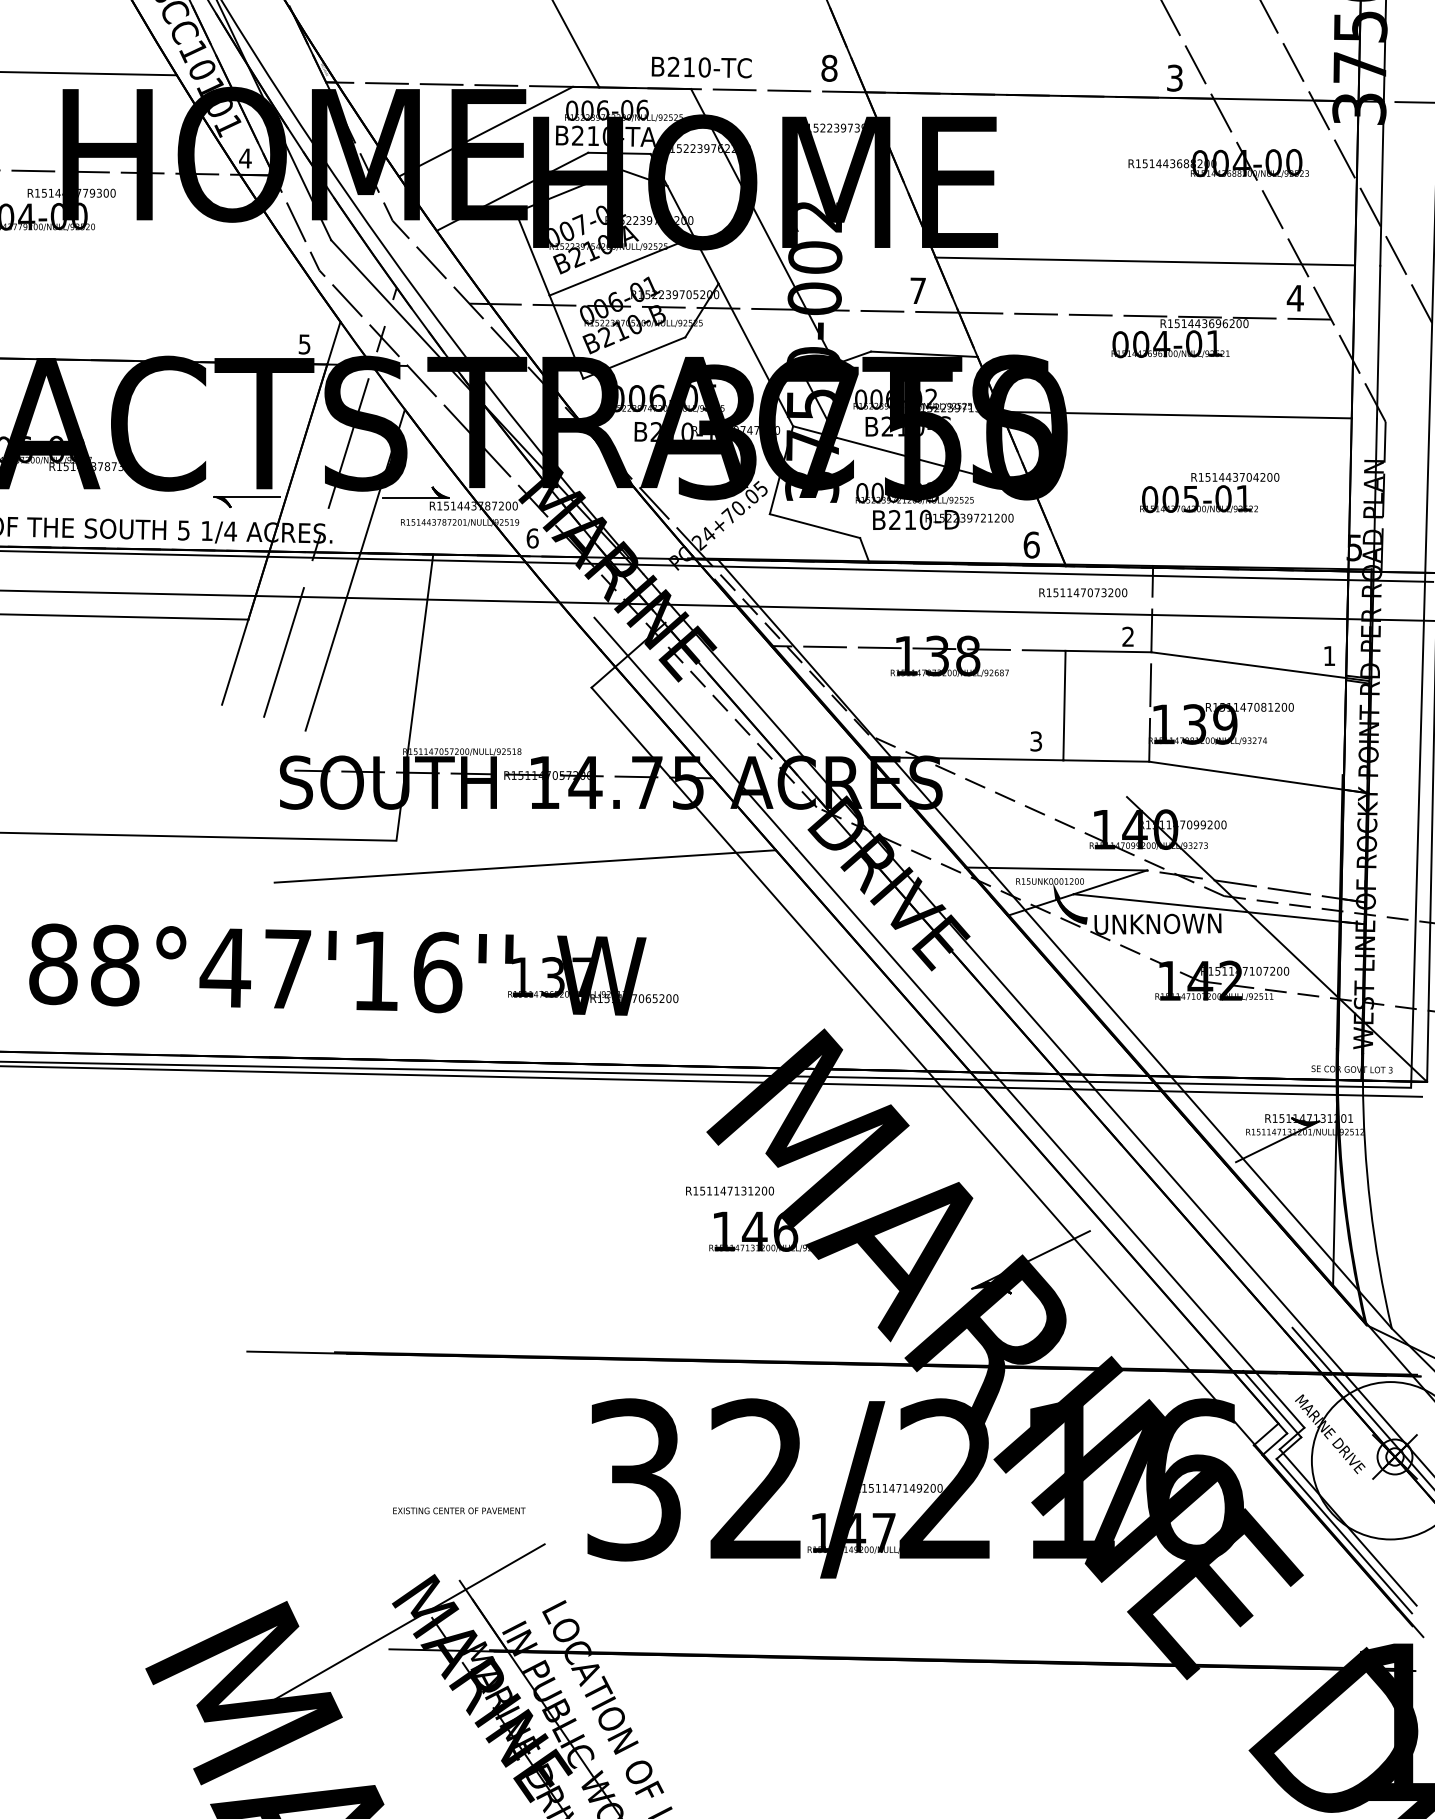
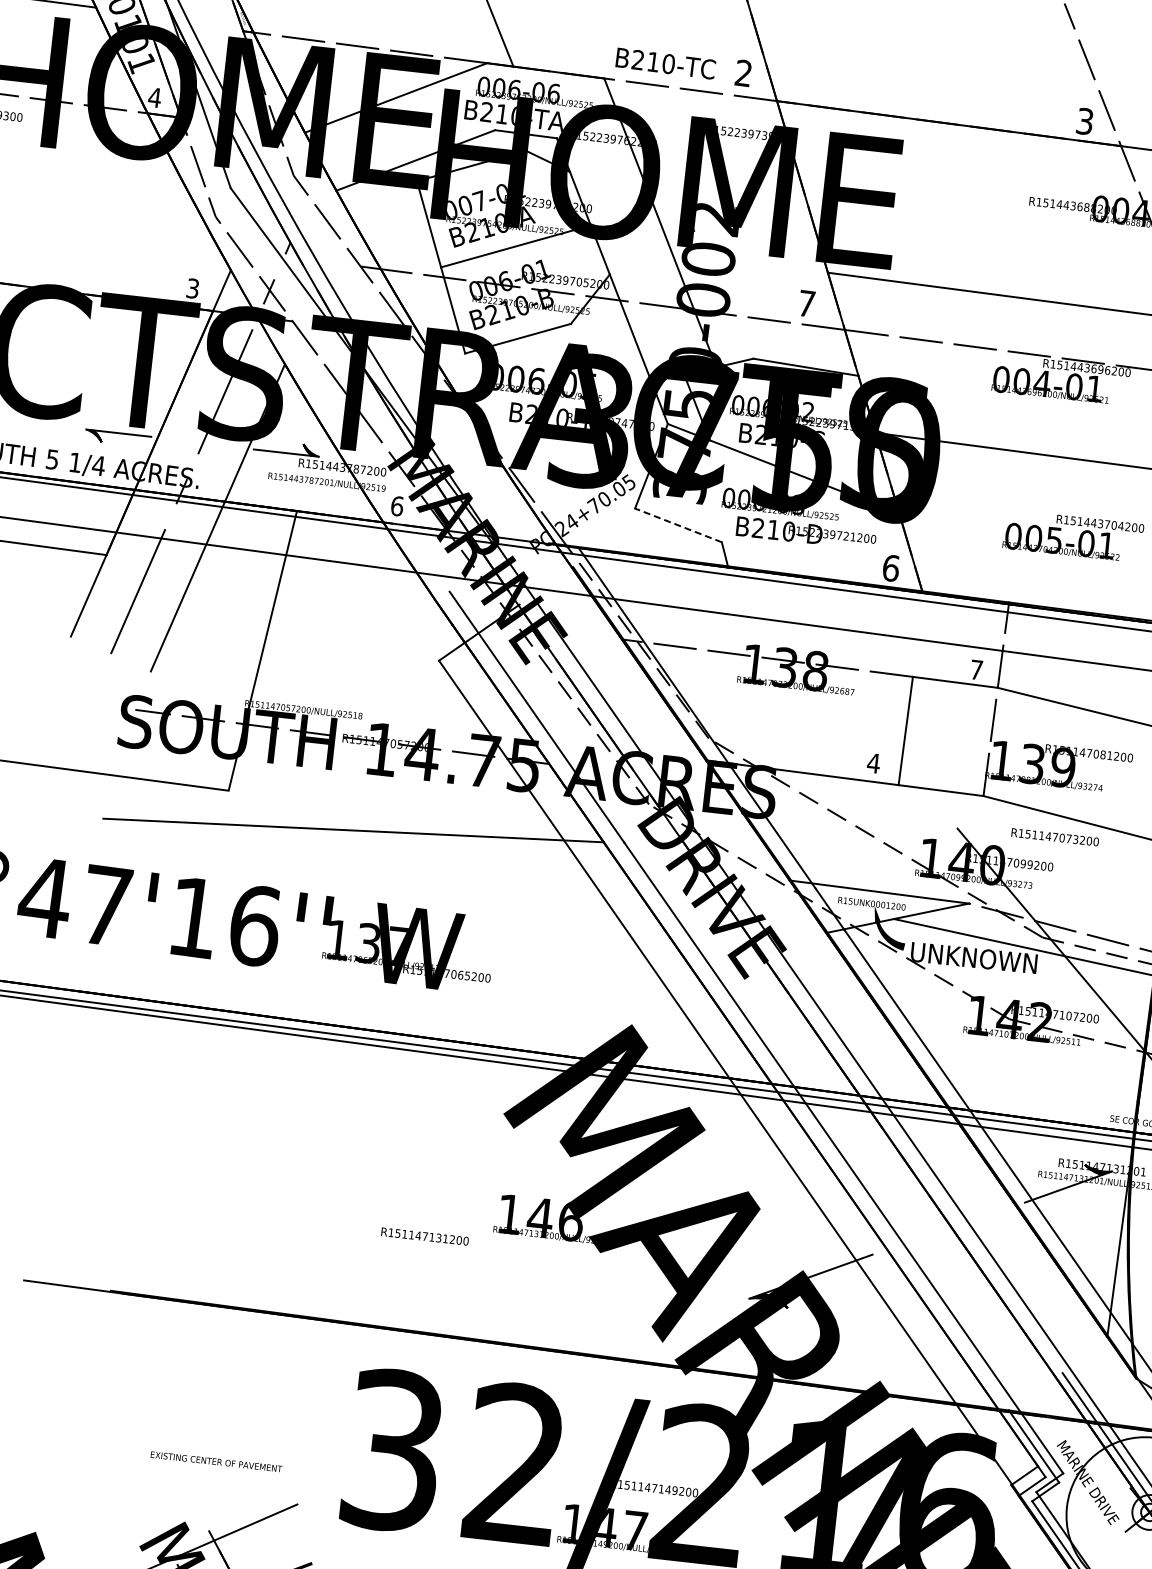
text: (701, 67) -> (665, 63), moved
text: (829, 67) -> (743, 72), 8 -> 2
text: (304, 343) -> (192, 287), 5 -> 3
line: (814, 526) -> (677, 525), solid -> dashed
text: (1083, 592) -> (1055, 837), moved
text: (1127, 636) -> (975, 669), 2 -> 7
text: (1035, 741) -> (873, 763), 3 -> 4
text: (729, 1190) -> (424, 1235), moved

